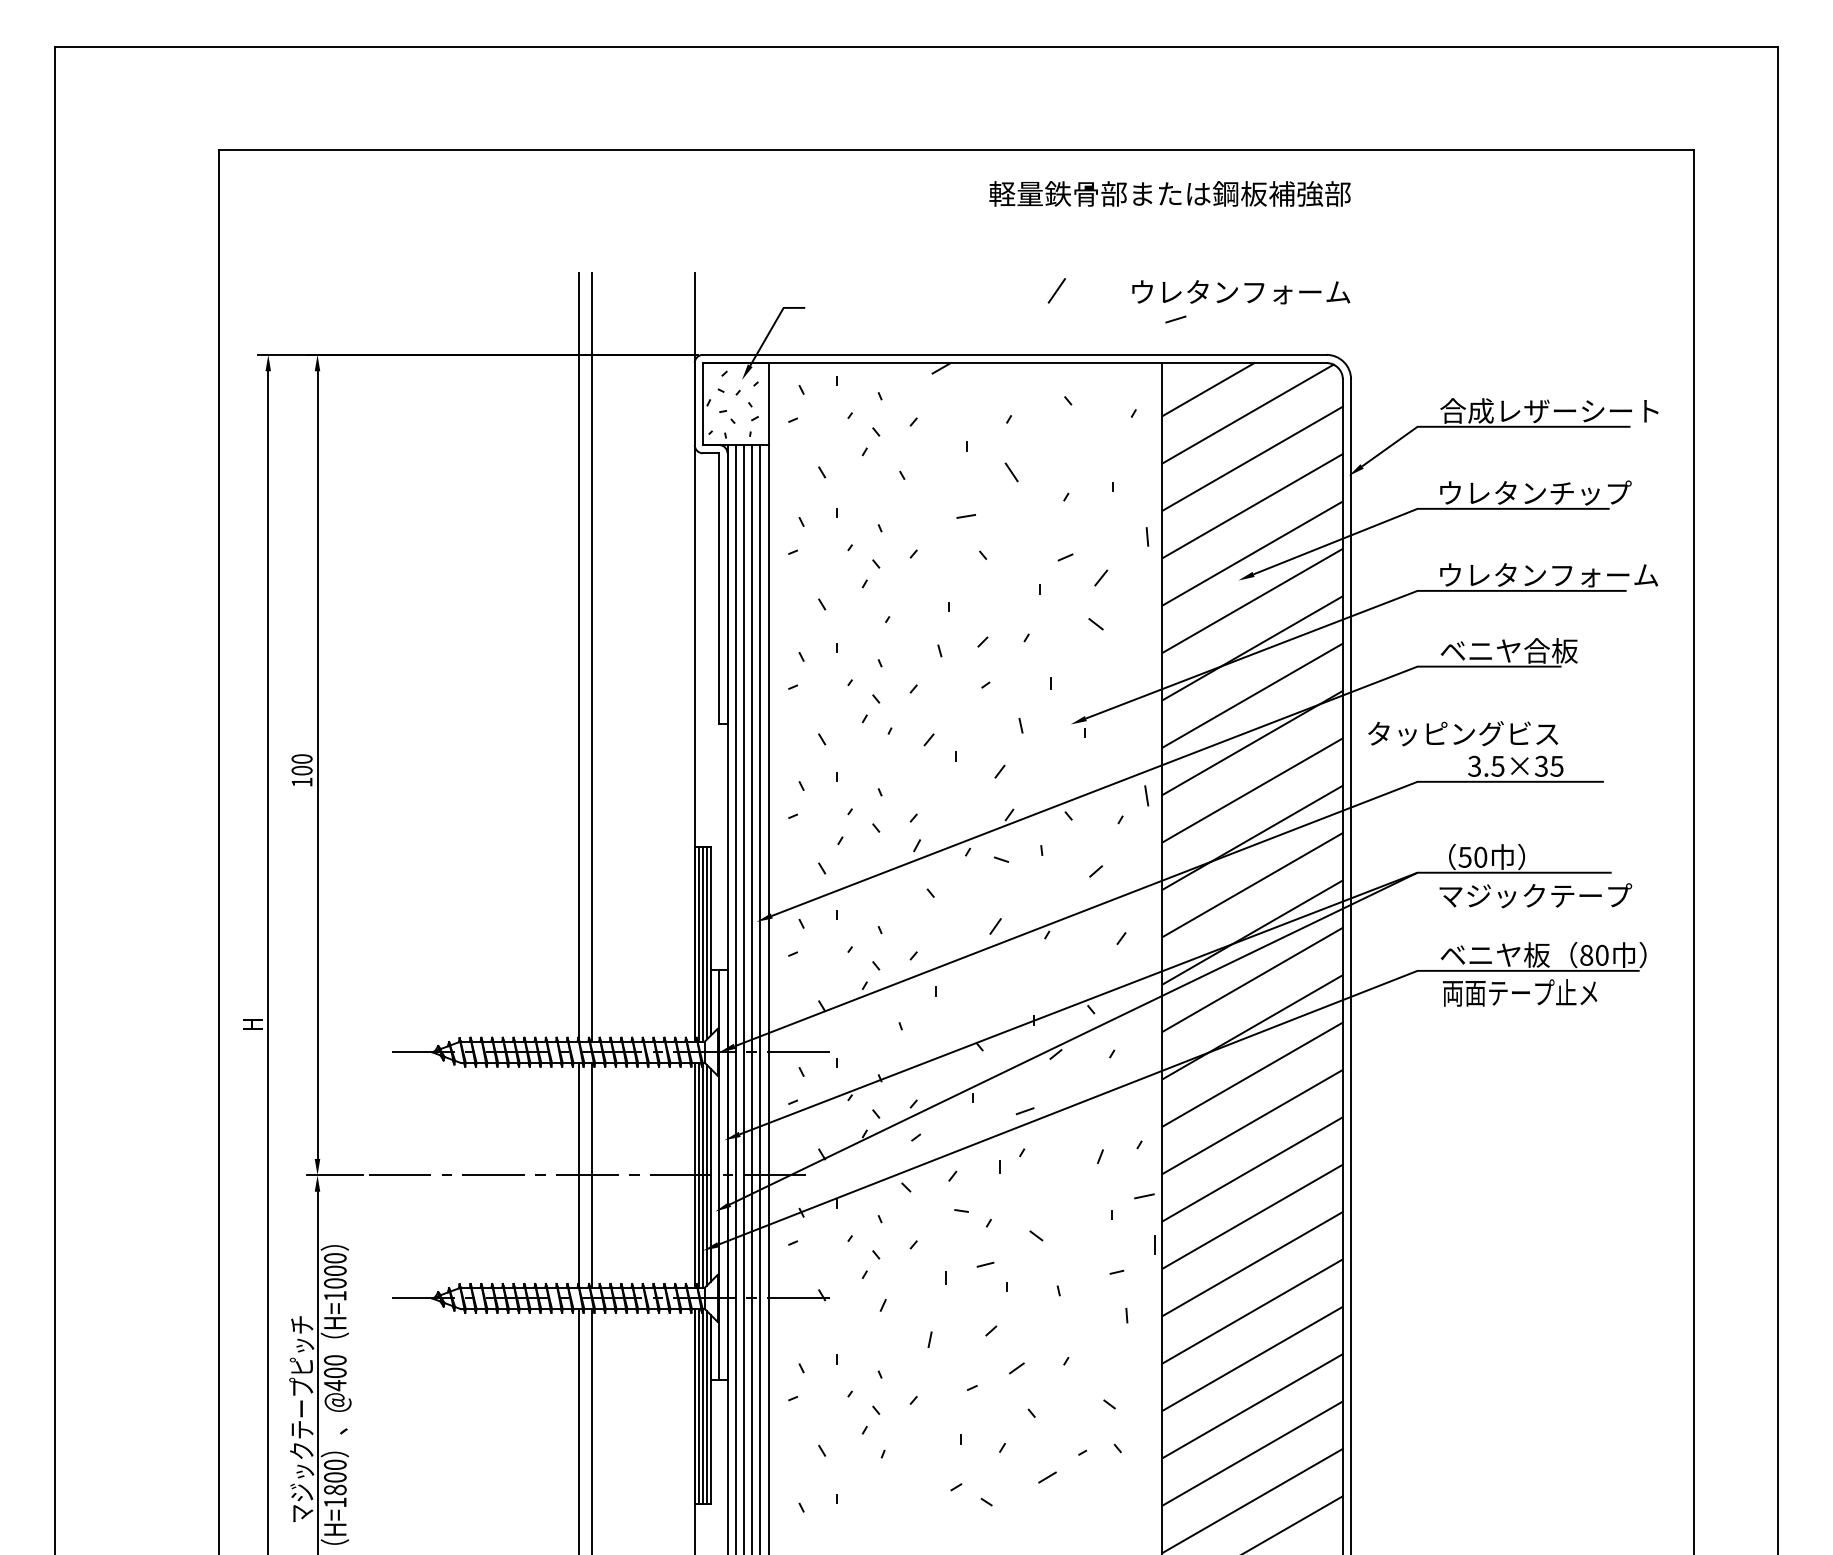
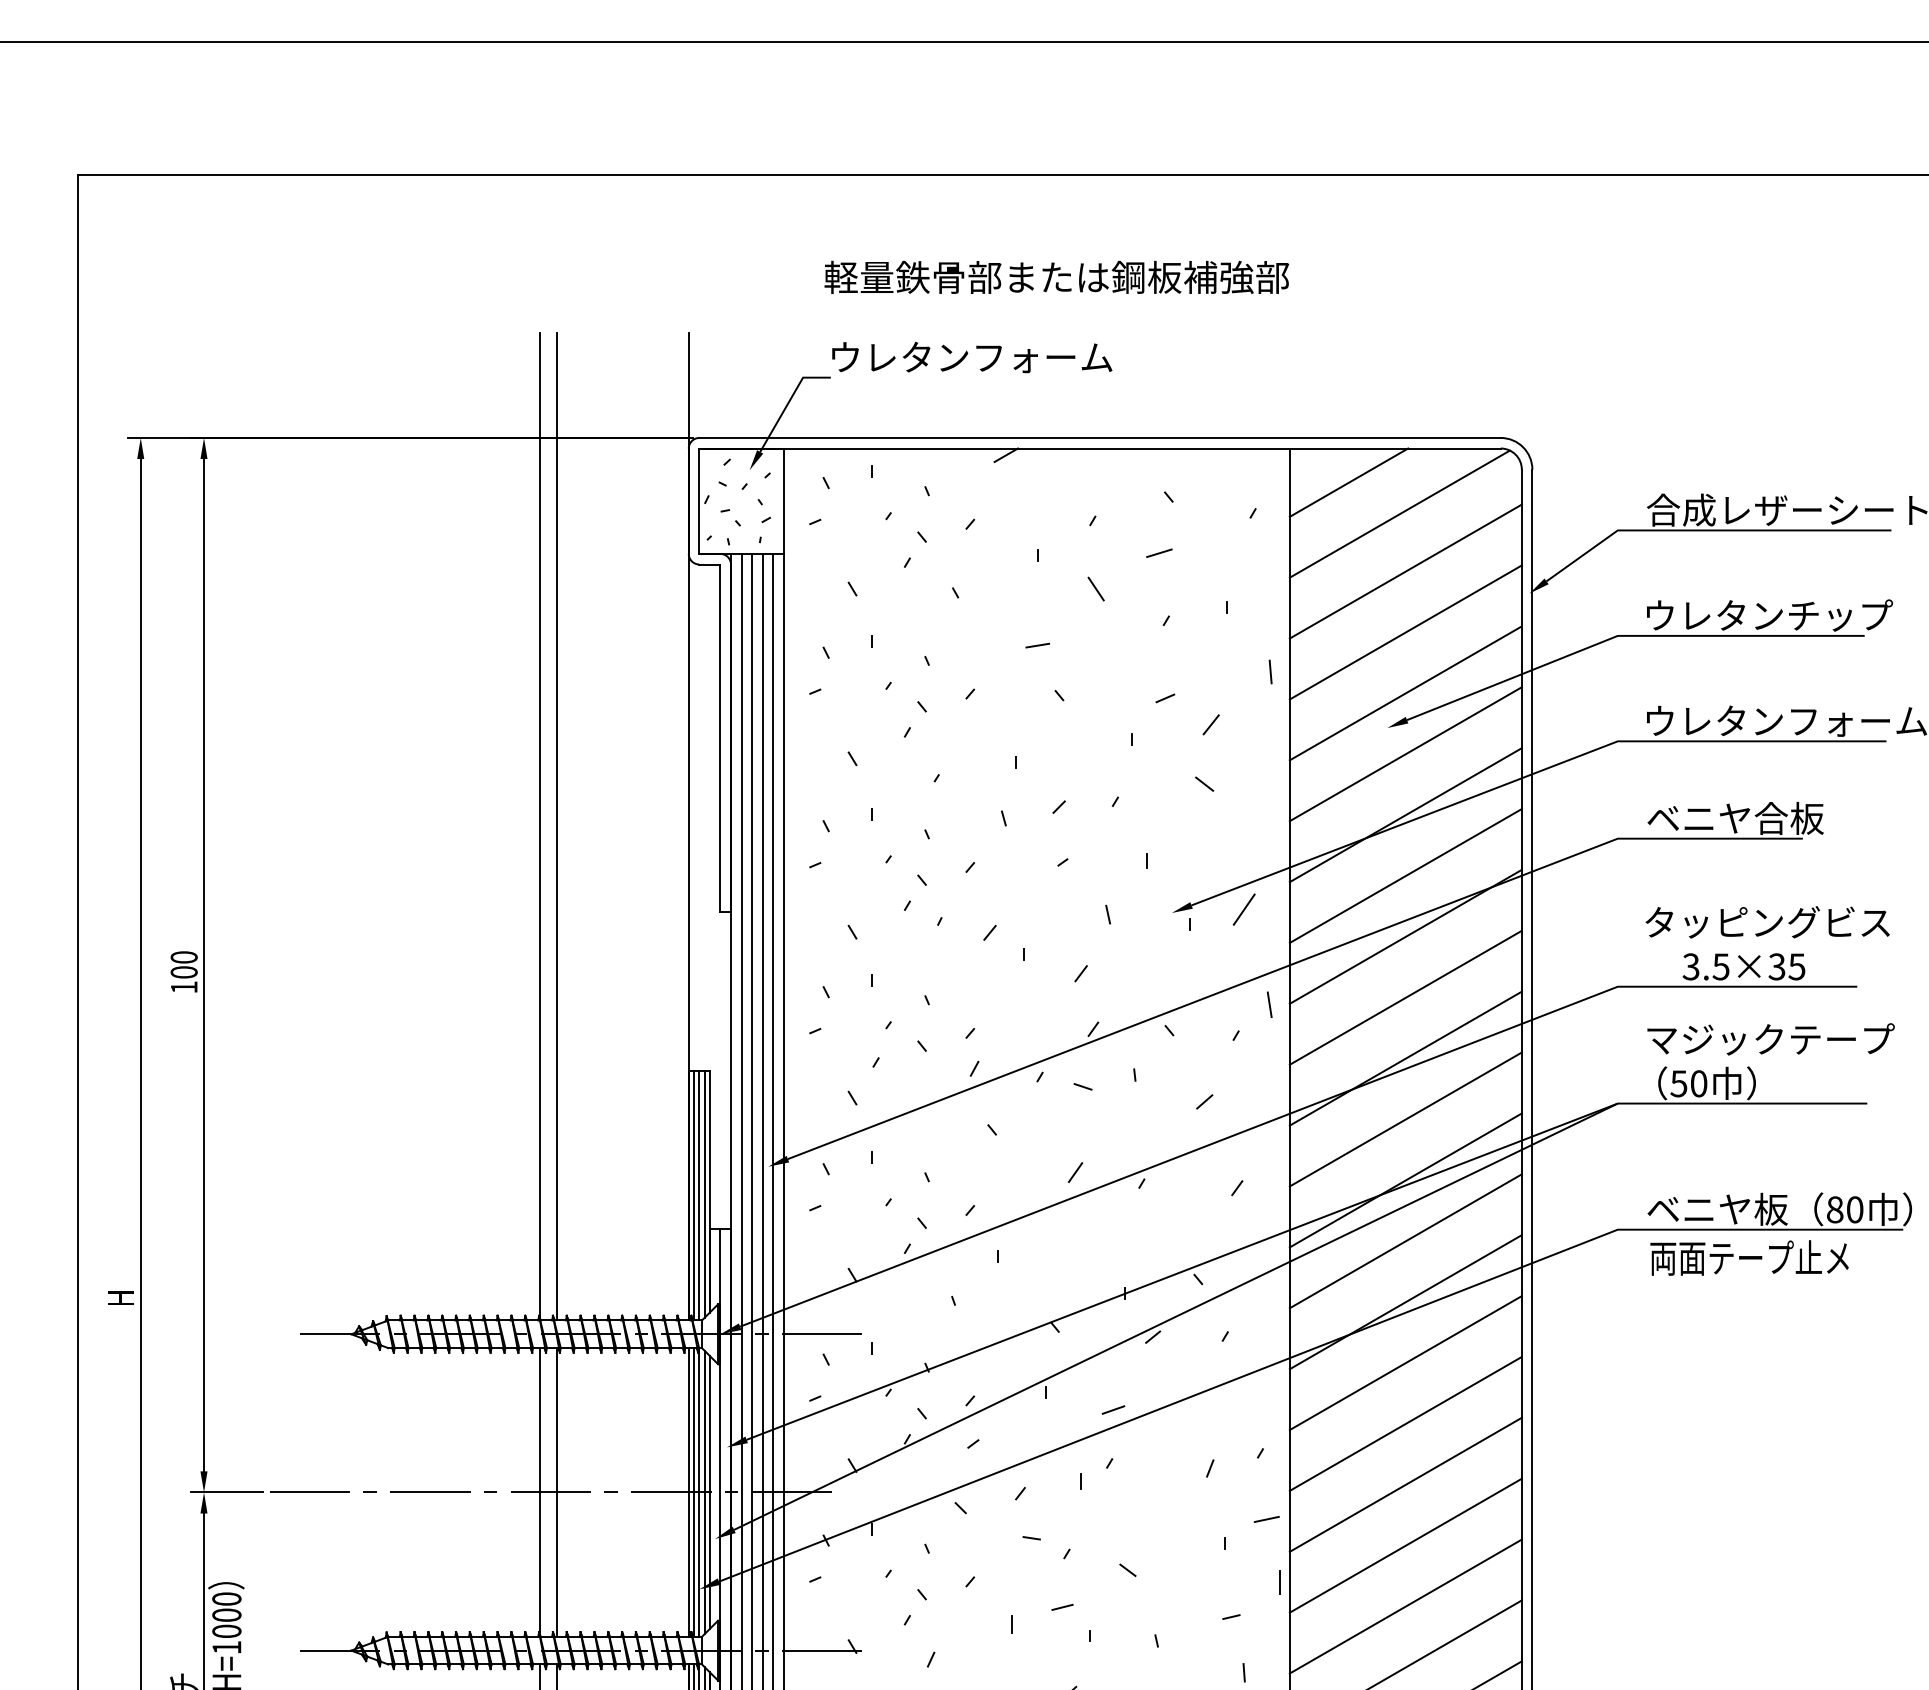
text: (1169, 193) -> (1056, 276), moved
line: (1056, 290) -> (1243, 909), moved
text: (1241, 292) -> (972, 357), moved
line: (1175, 319) -> (1158, 553), moved
text: (1463, 733) -> (1768, 922), moved
text: (1535, 895) -> (1770, 1039), moved

